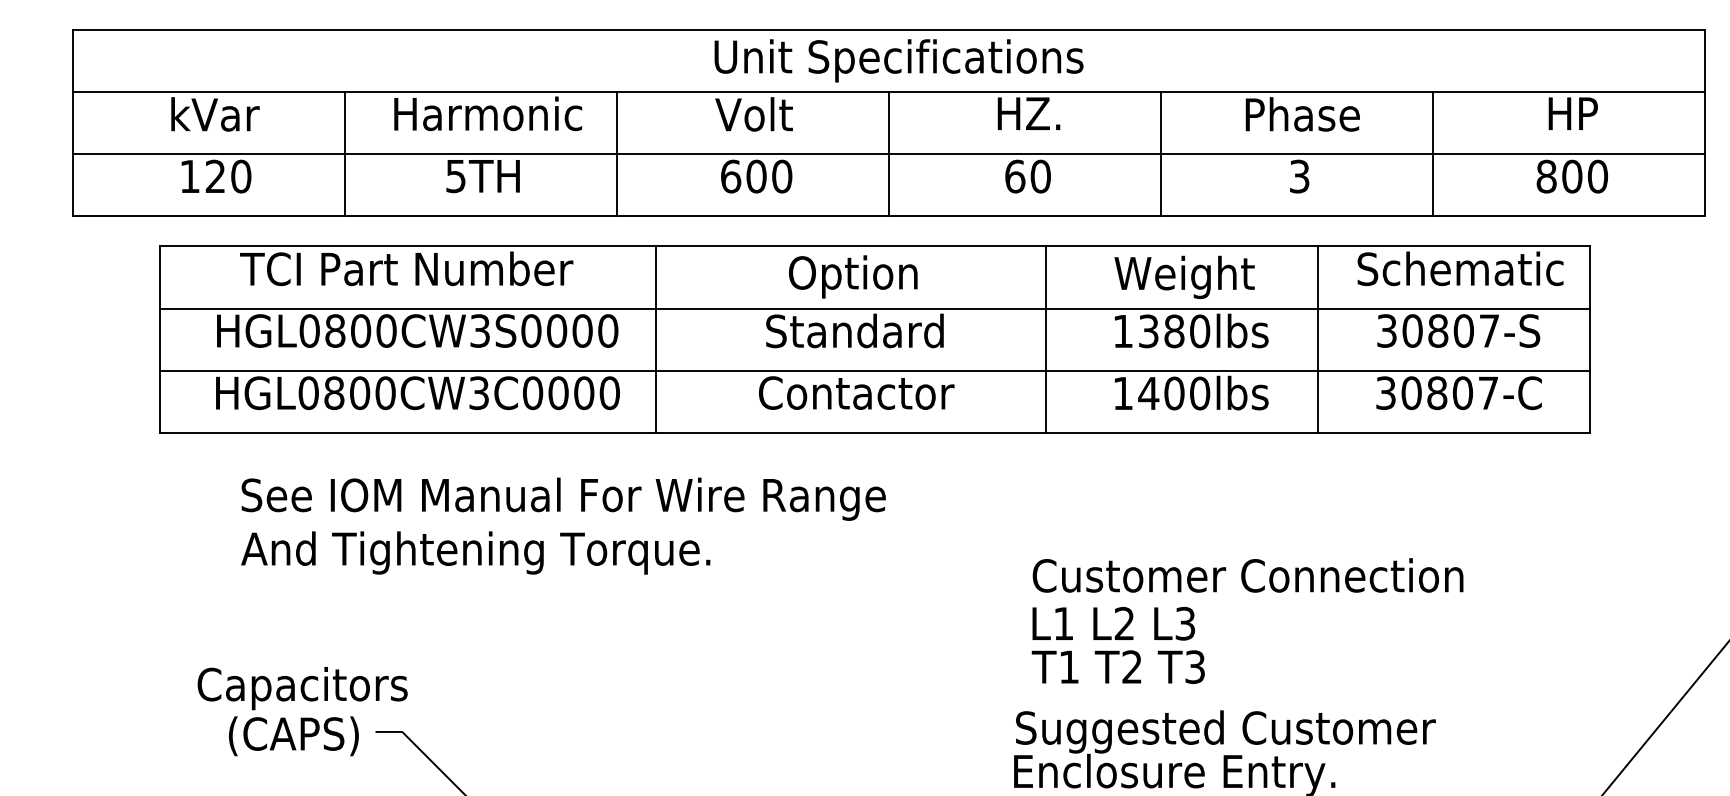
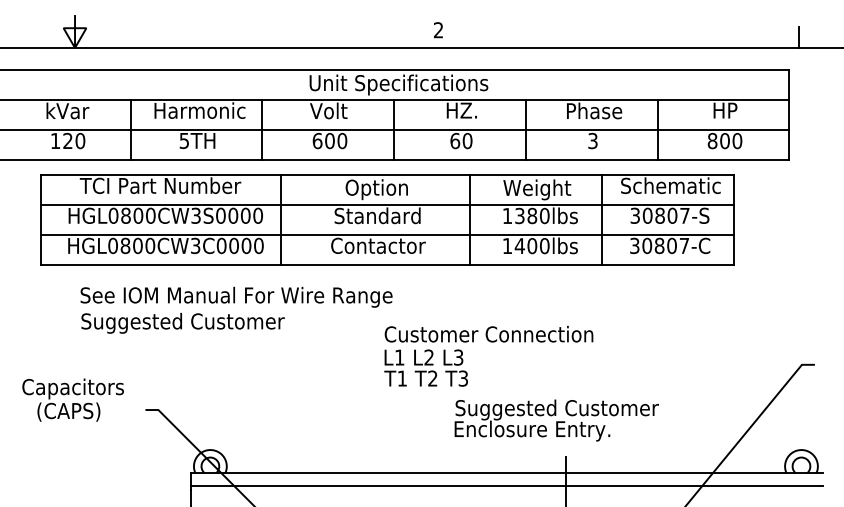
text: (474, 551) -> (193, 322), And Tightening Torque. -> Suggested Customer
text: (1247, 619) -> (488, 355), moved
text: (301, 710) -> (72, 399), moved

